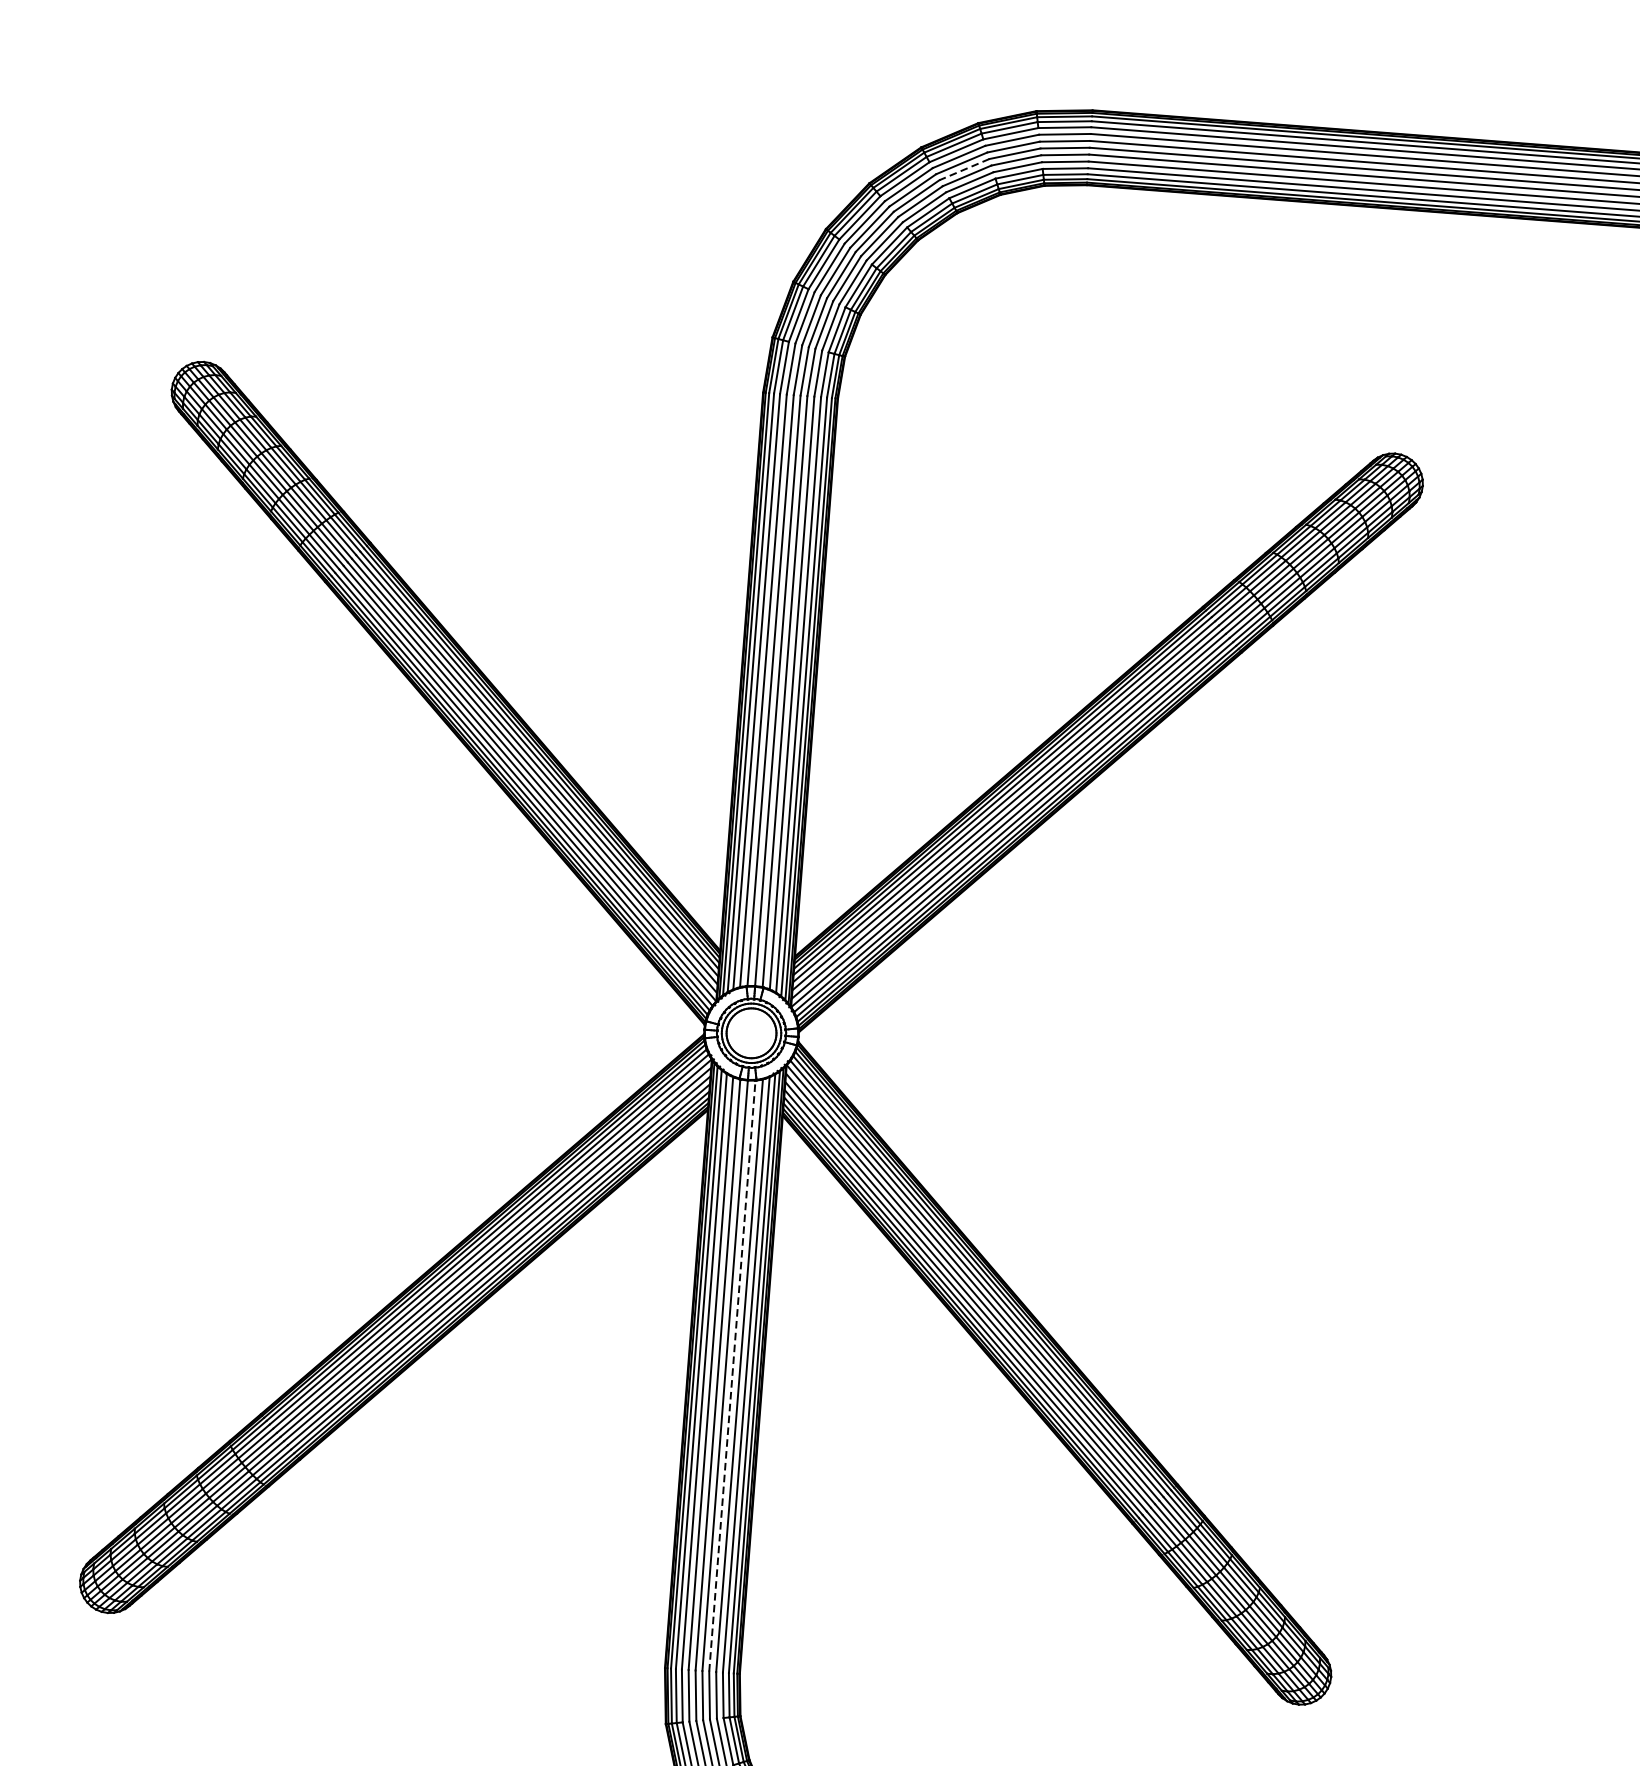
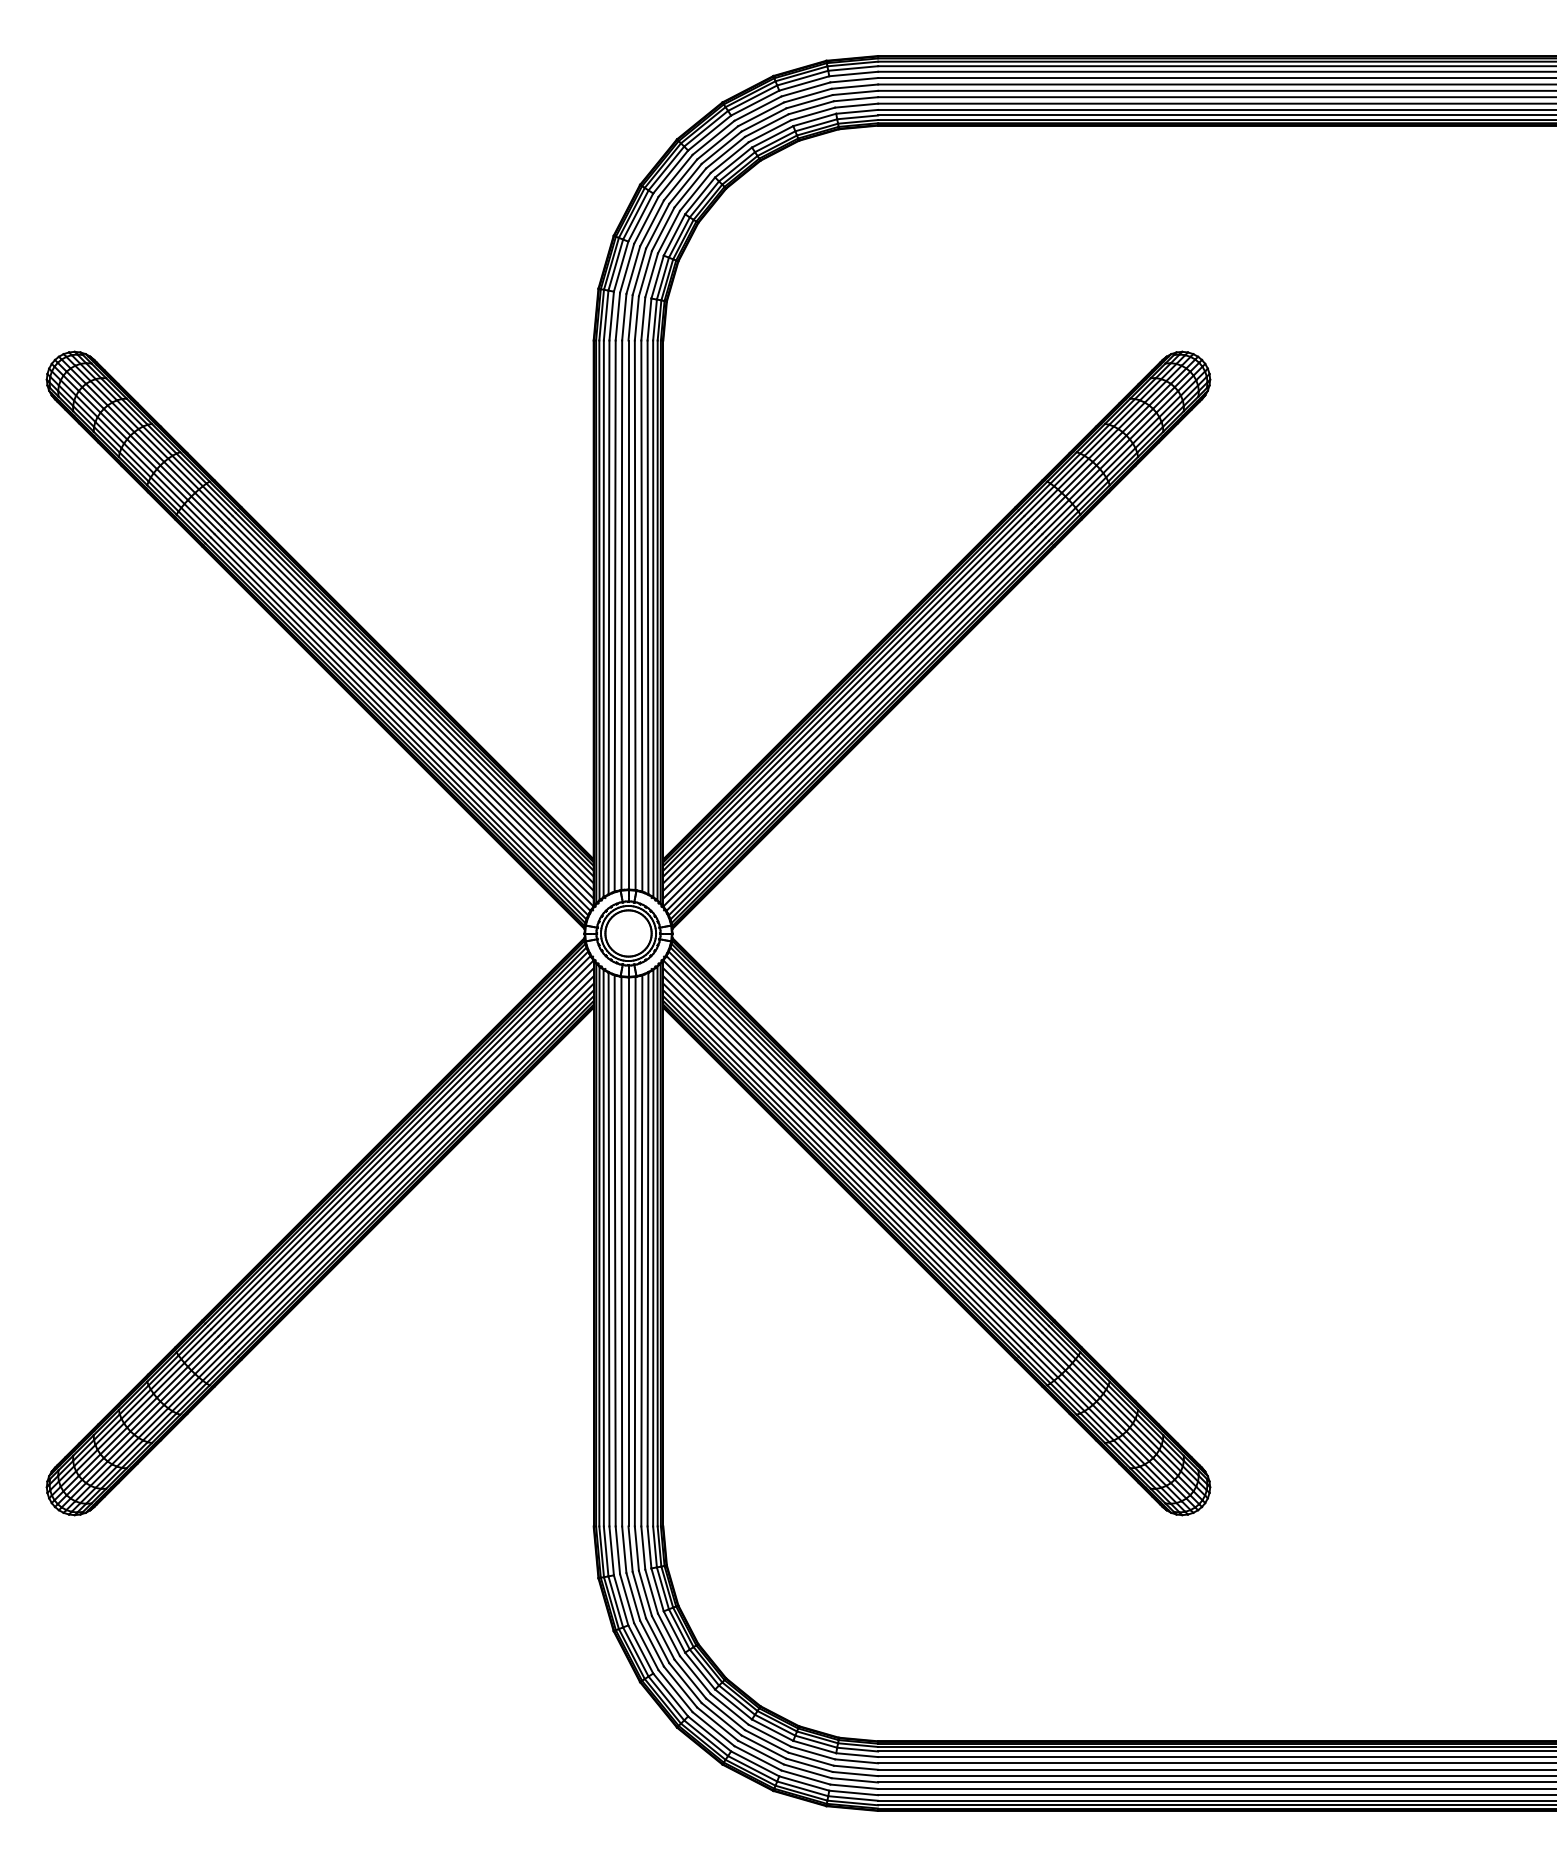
line: (963, 170) -> (763, 120), dashed -> solid
line: (732, 1375) -> (635, 1251), dashed -> solid

